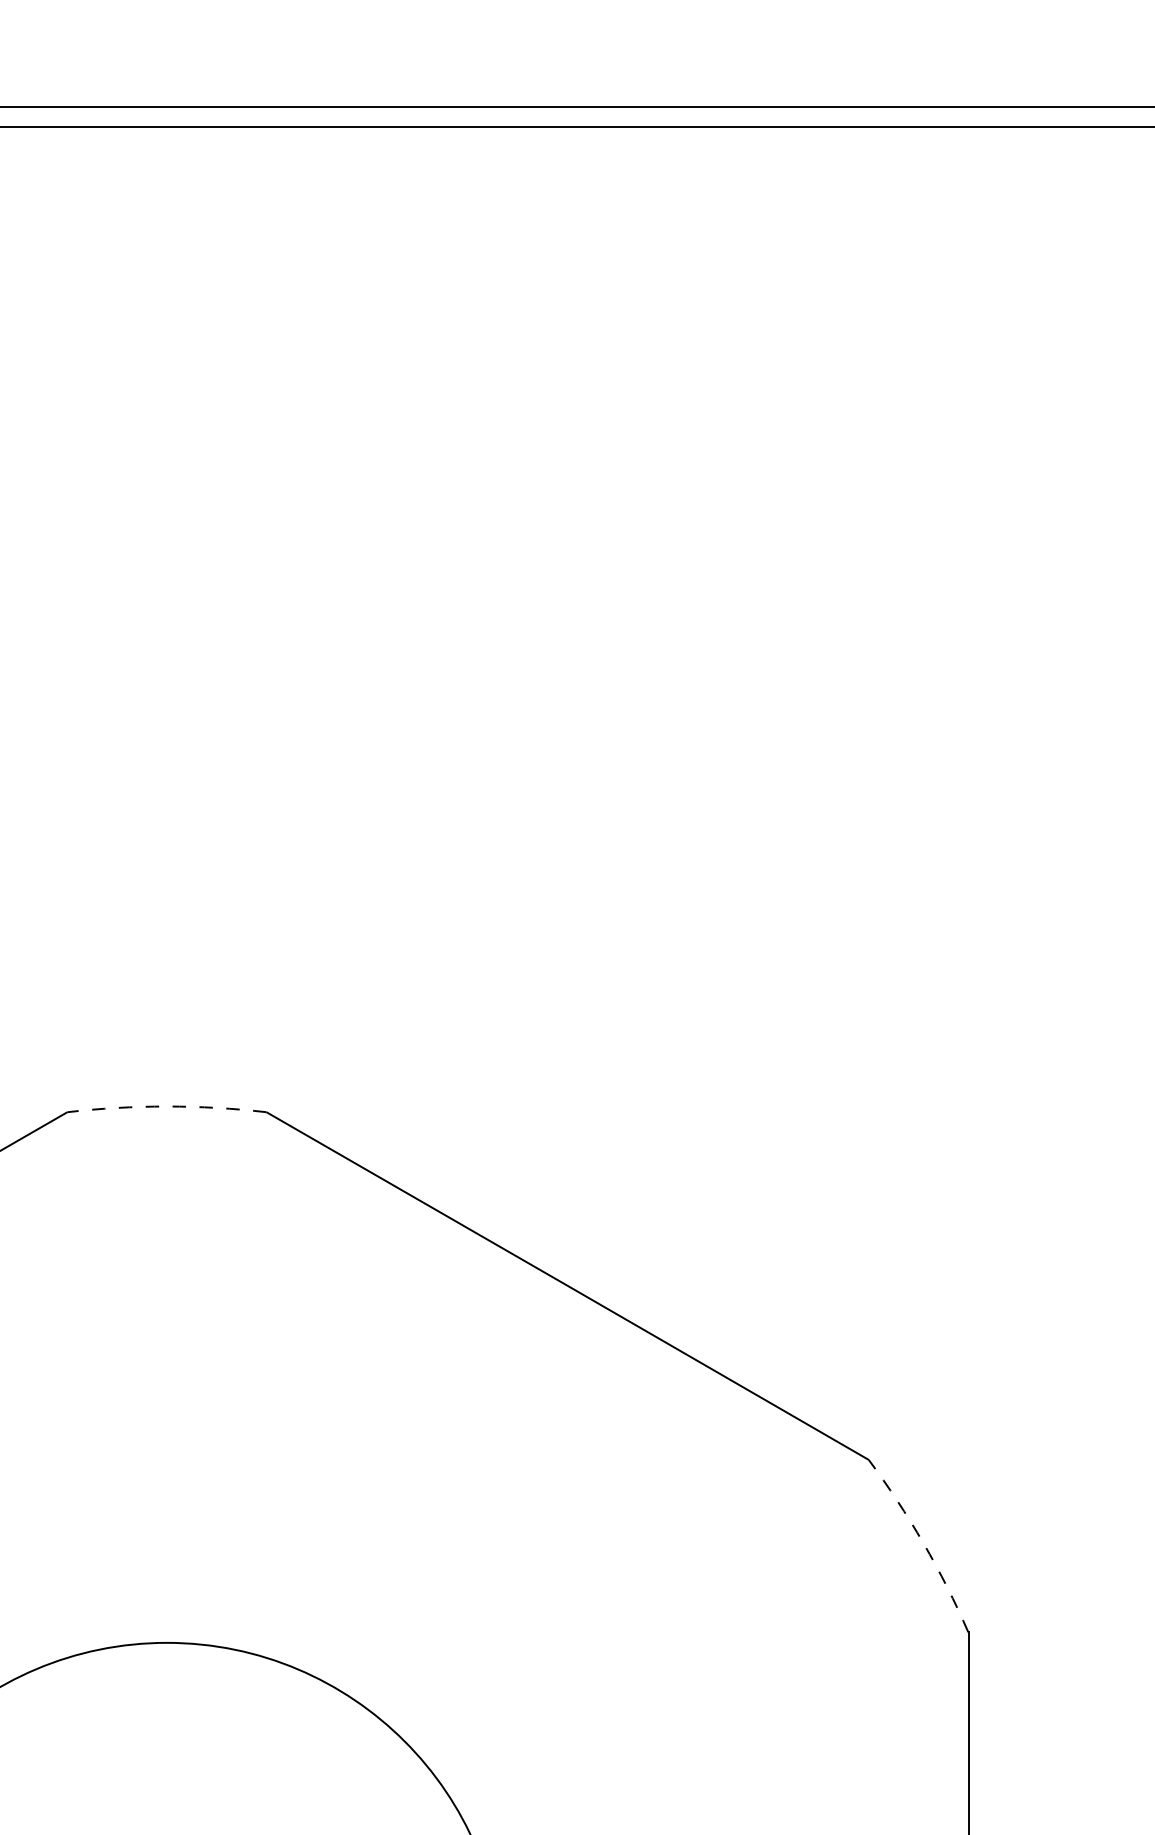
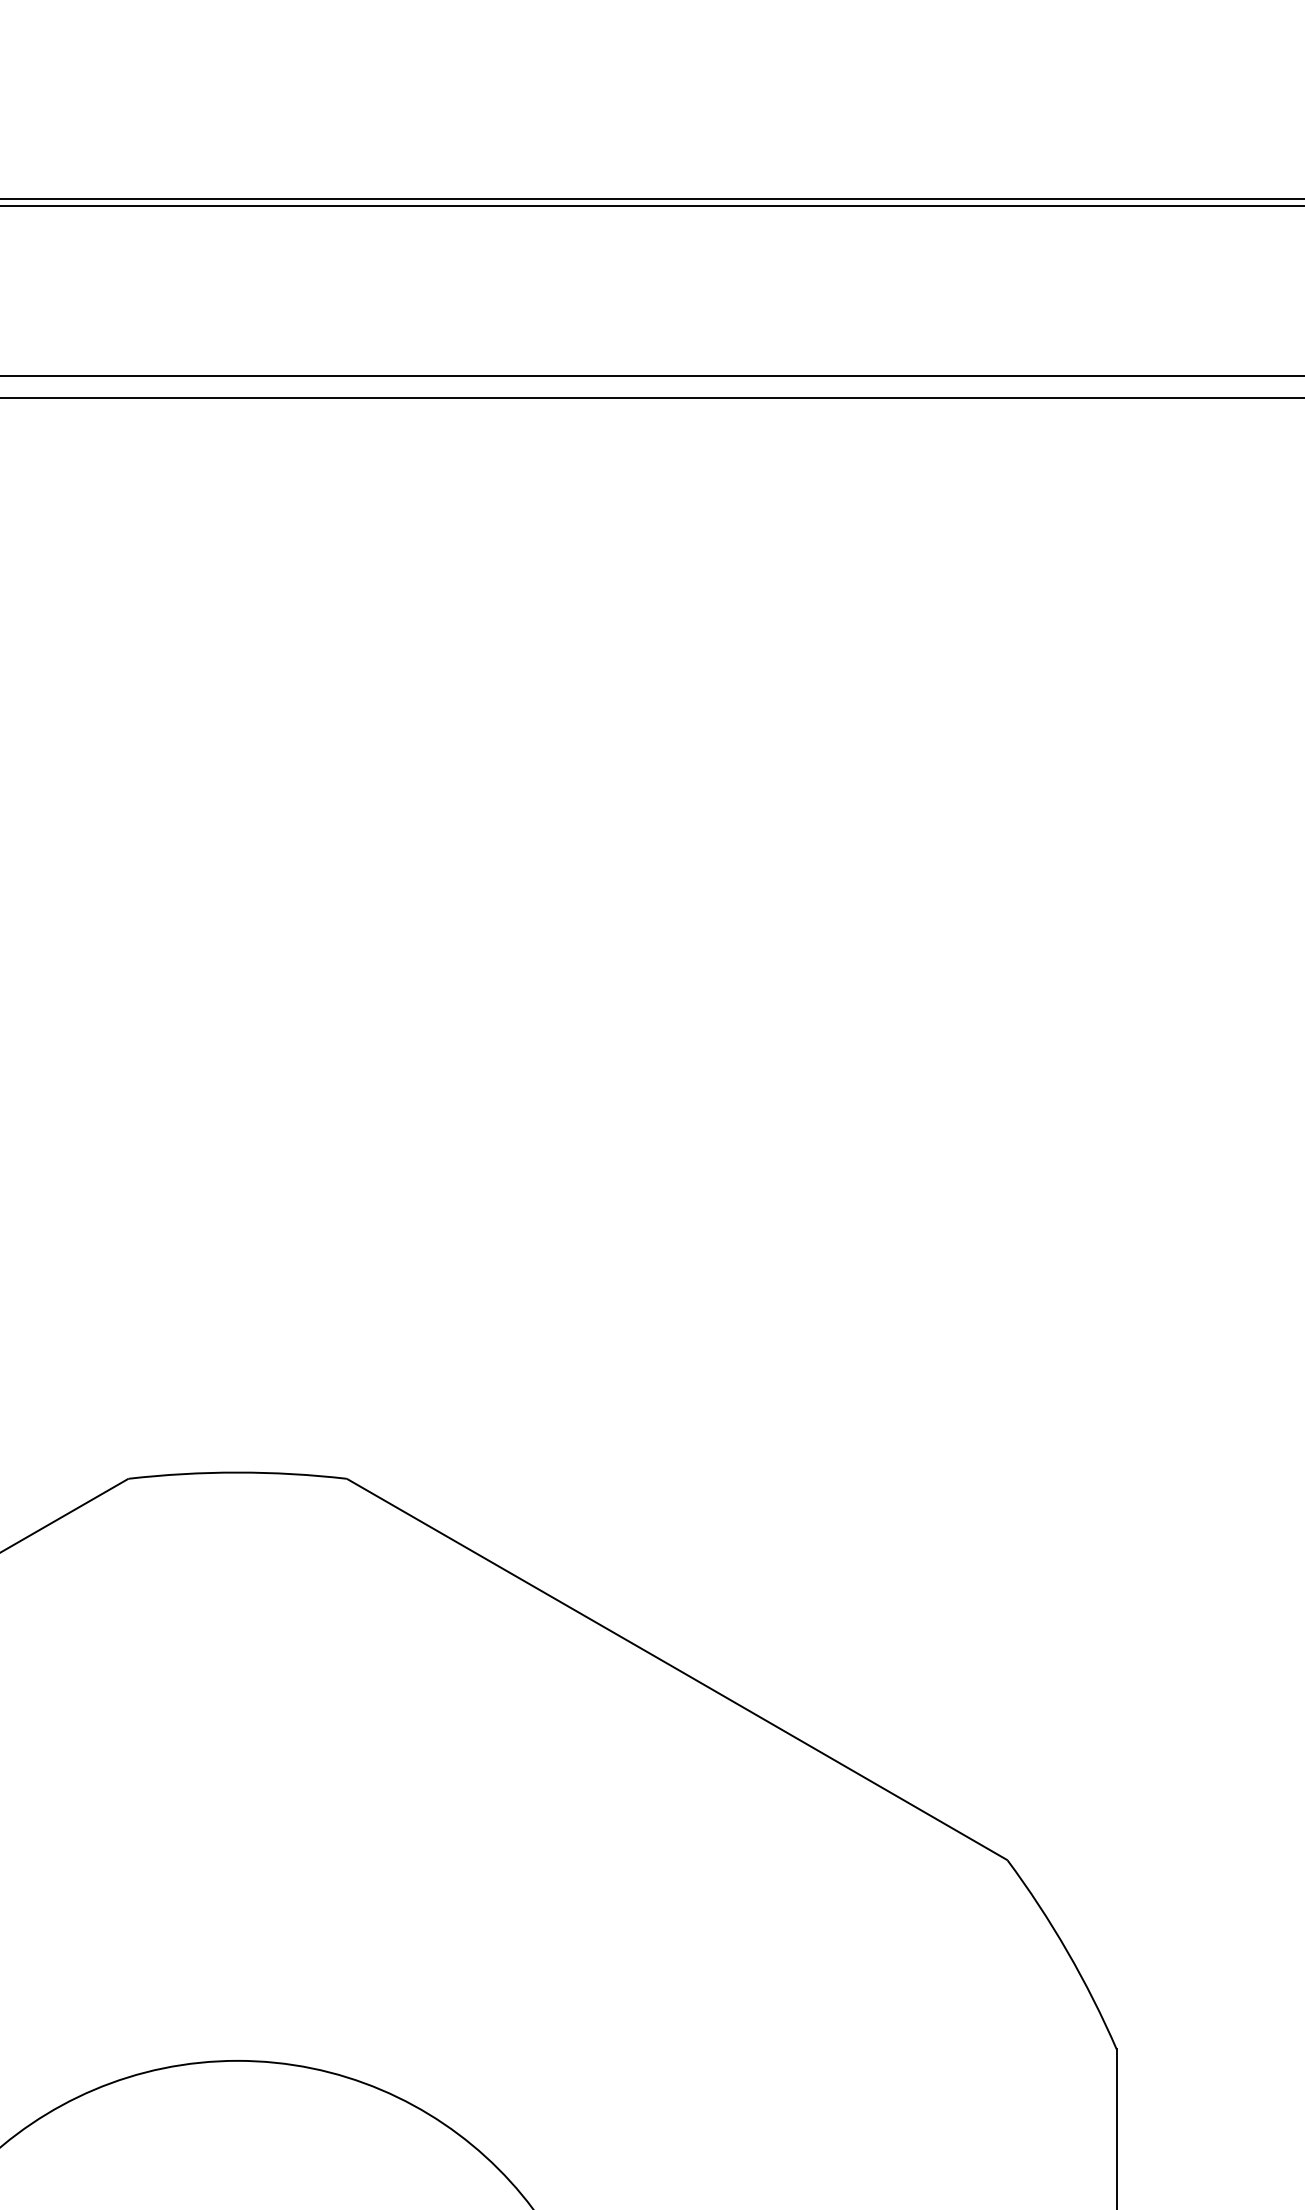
arc: (166, 1106) -> (237, 1472), dashed -> solid
arc: (923, 1543) -> (1067, 1951), dashed -> solid

